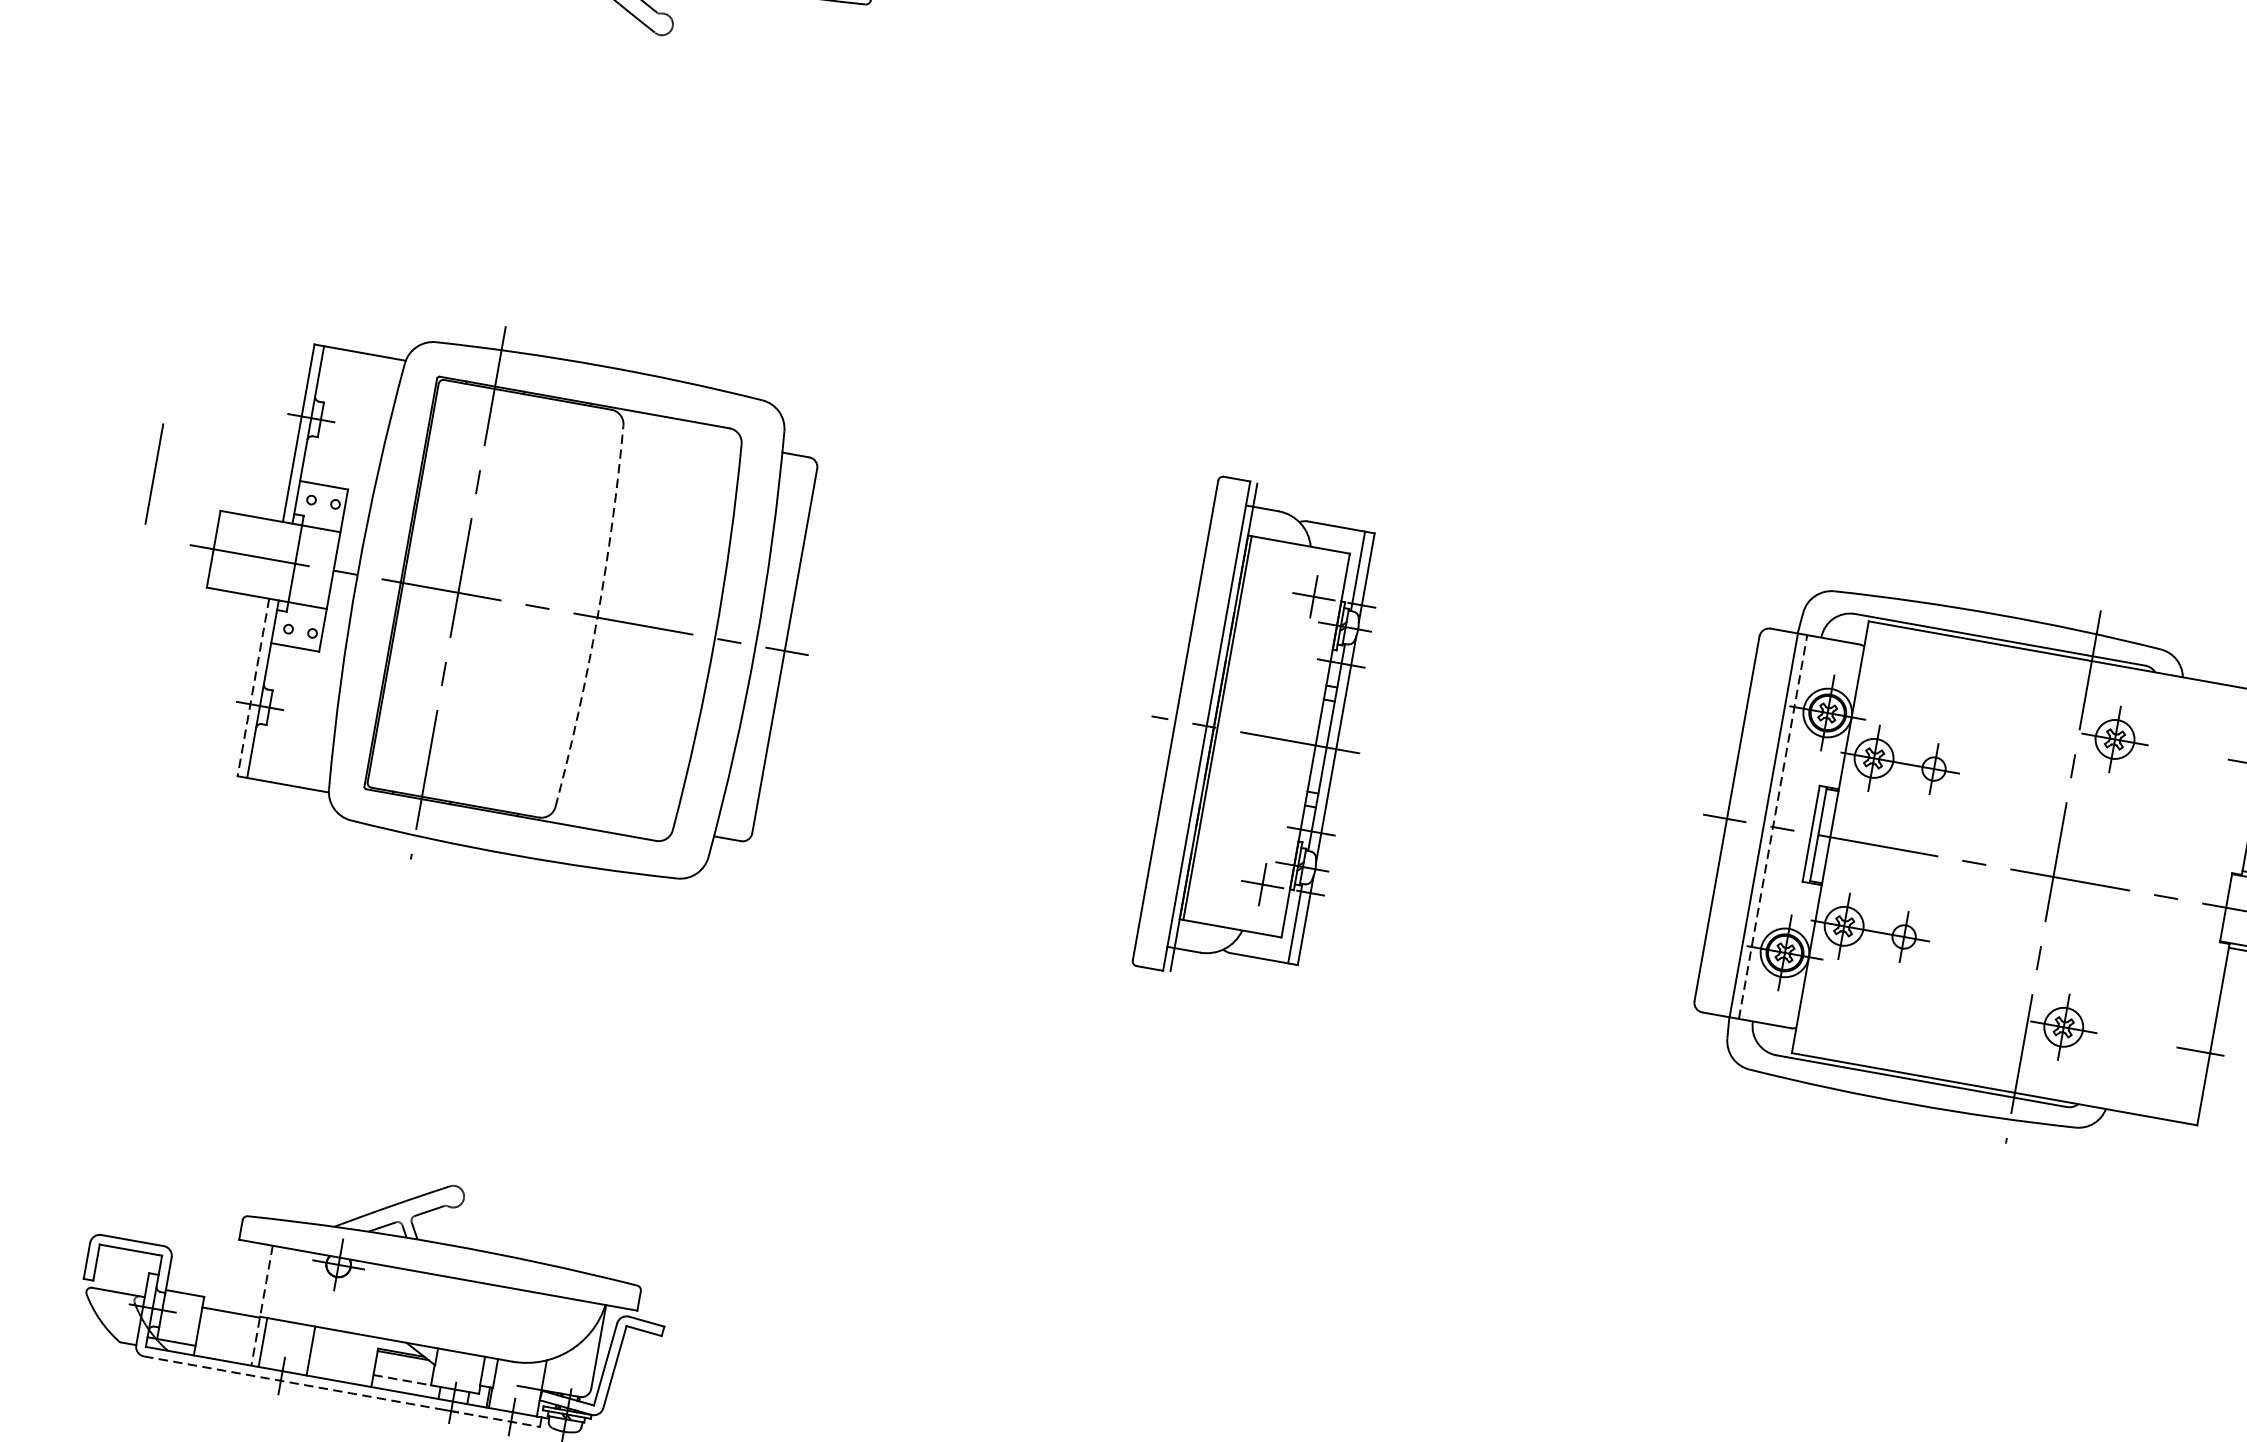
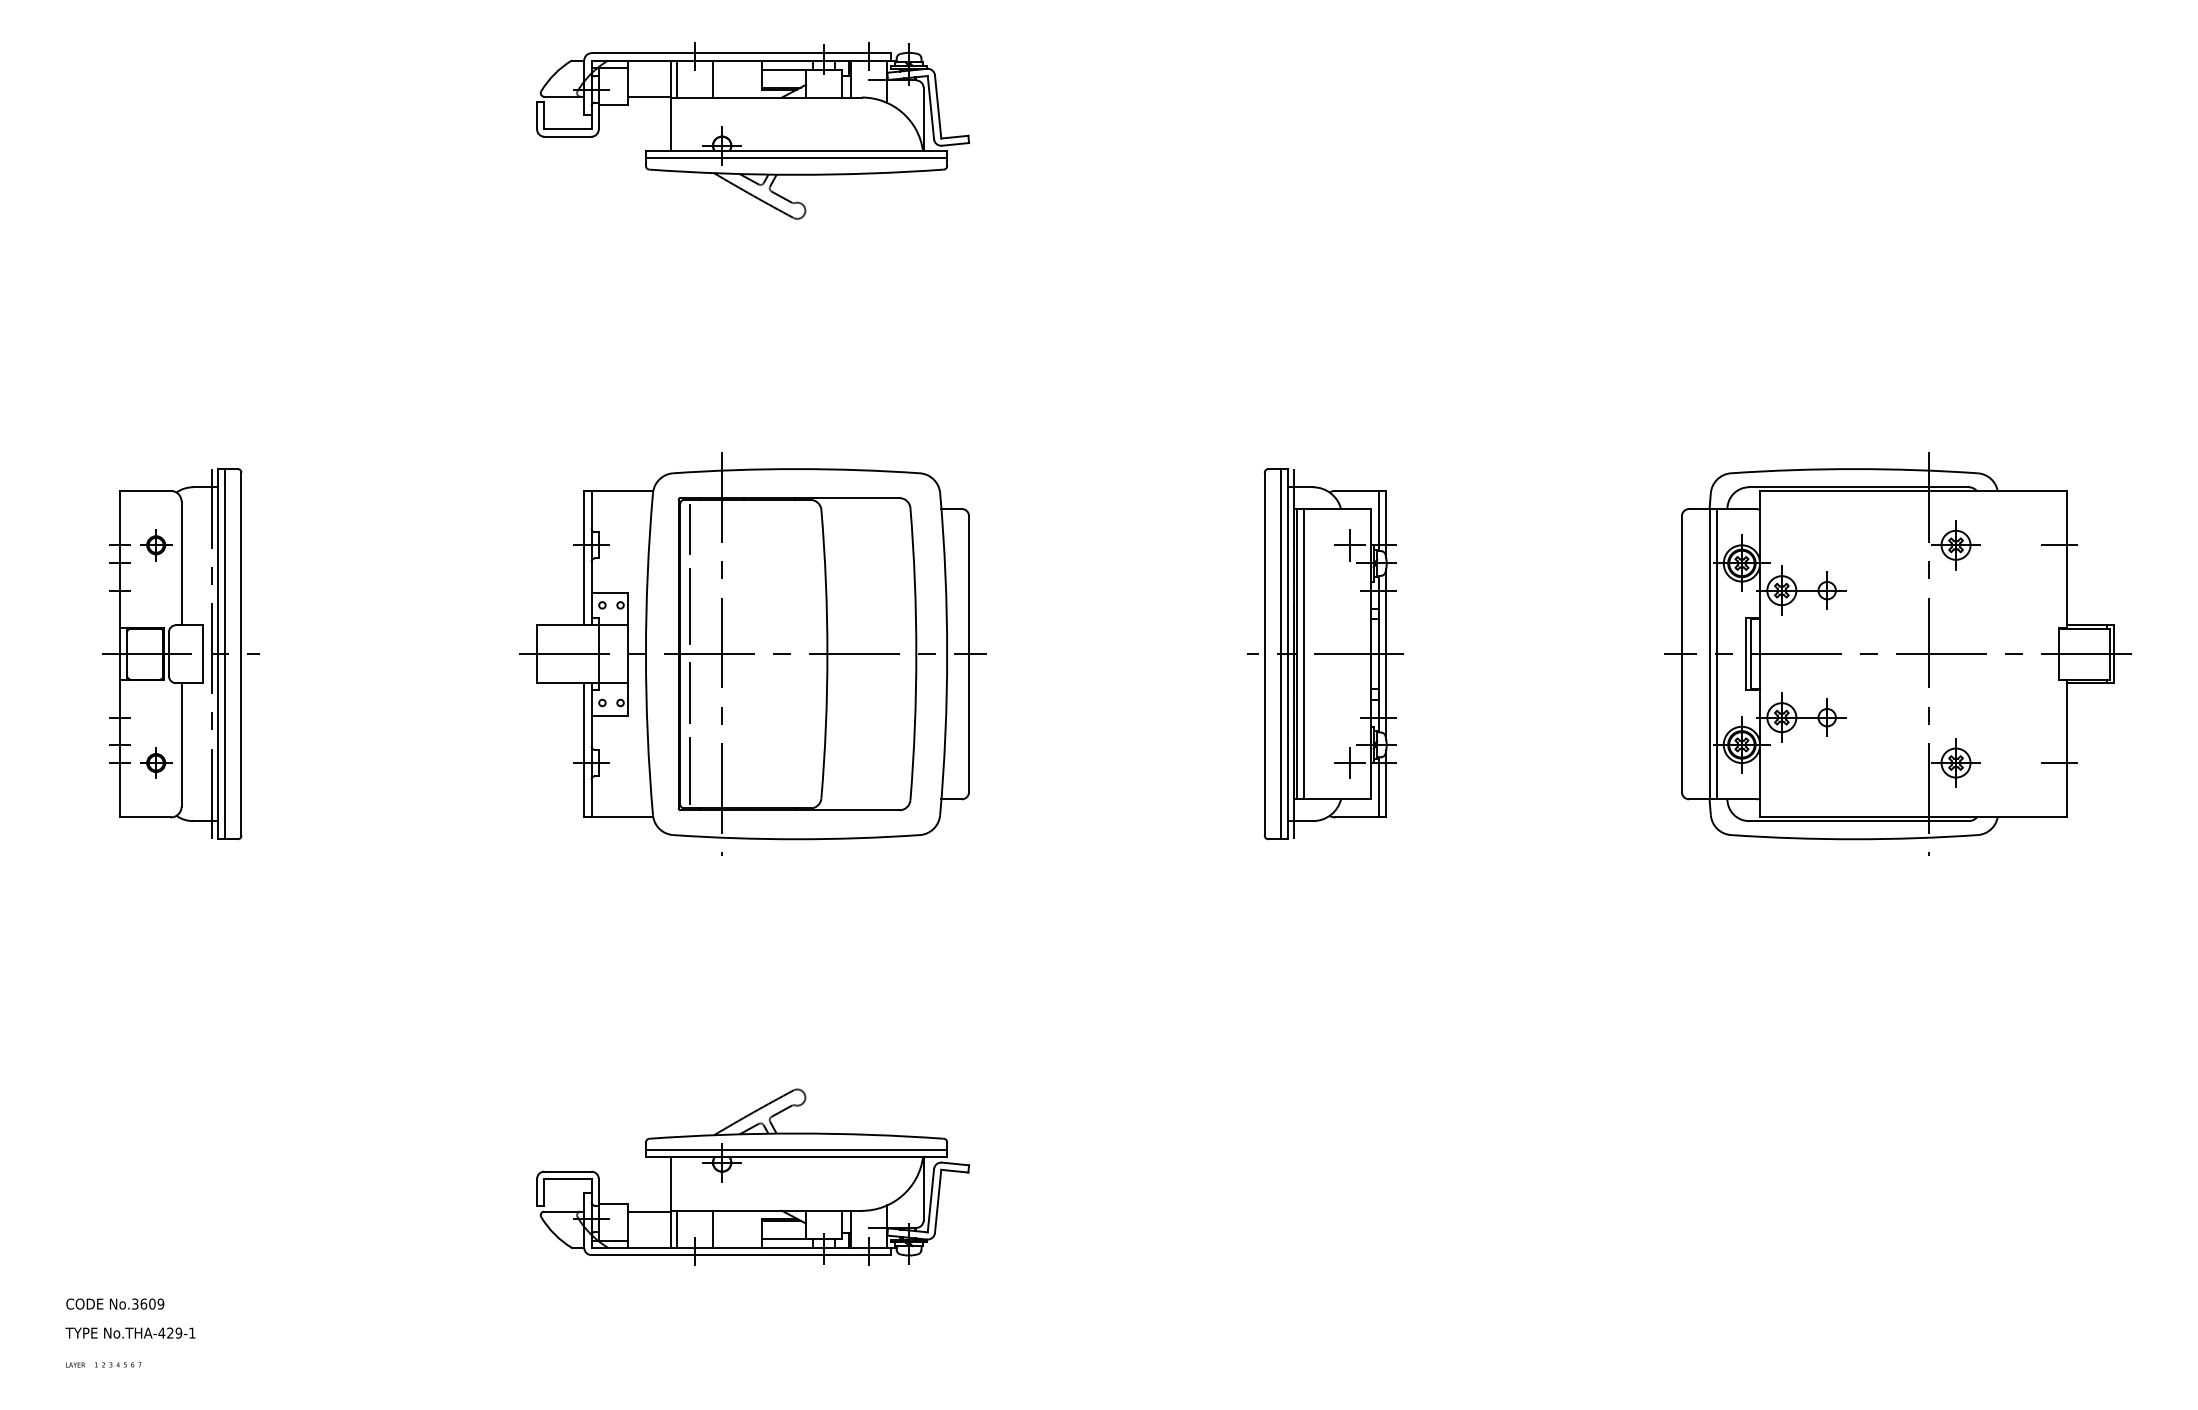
line: (444, 420) -> (689, 529), added
line: (154, 473) -> (689, 606), moved
arc: (597, 618) -> (827, 654), dashed -> solid
line: (405, 637) -> (689, 693), added
line: (253, 687) -> (584, 750), dashed -> solid
line: (1197, 724) -> (1281, 654), added
line: (1226, 730) -> (1303, 654), added
line: (387, 738) -> (689, 770), added
line: (1772, 826) -> (1716, 653), dashed -> solid
line: (439, 1265) -> (796, 1149), added
line: (262, 1307) -> (671, 1203), dashed -> solid
line: (401, 1379) -> (783, 1238), dashed -> solid
line: (342, 1392) -> (741, 1255), dashed -> solid

